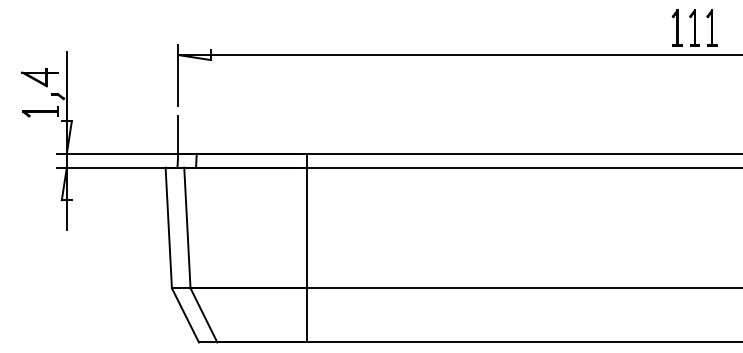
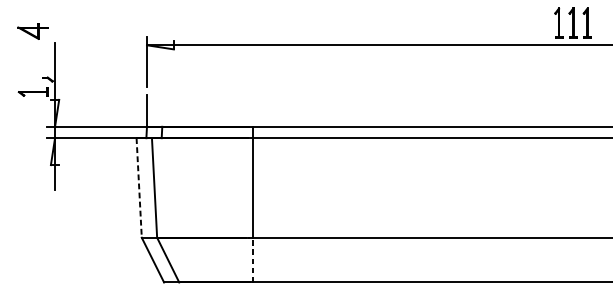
part: (39, 77) -> (32, 31), moved
line: (168, 228) -> (138, 188), solid -> dashed
line: (306, 314) -> (252, 259), solid -> dashed

